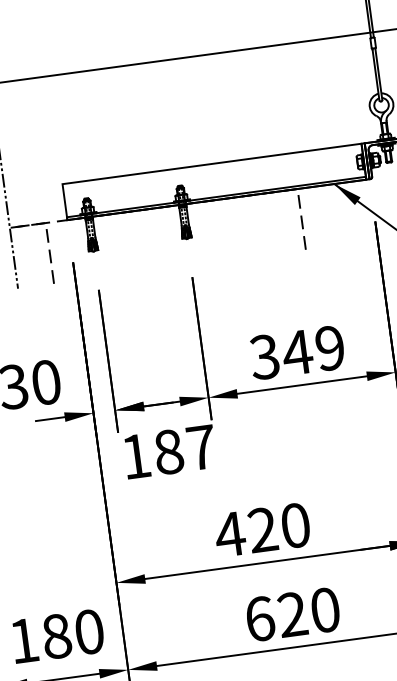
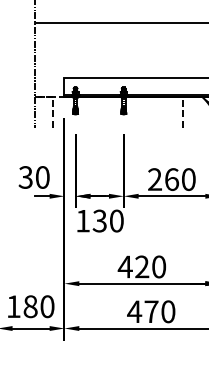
text: (296, 352) -> (171, 179), 349 -> 260
text: (183, 448) -> (107, 220), 187 -> 130
text: (275, 616) -> (142, 311), 620 -> 470

